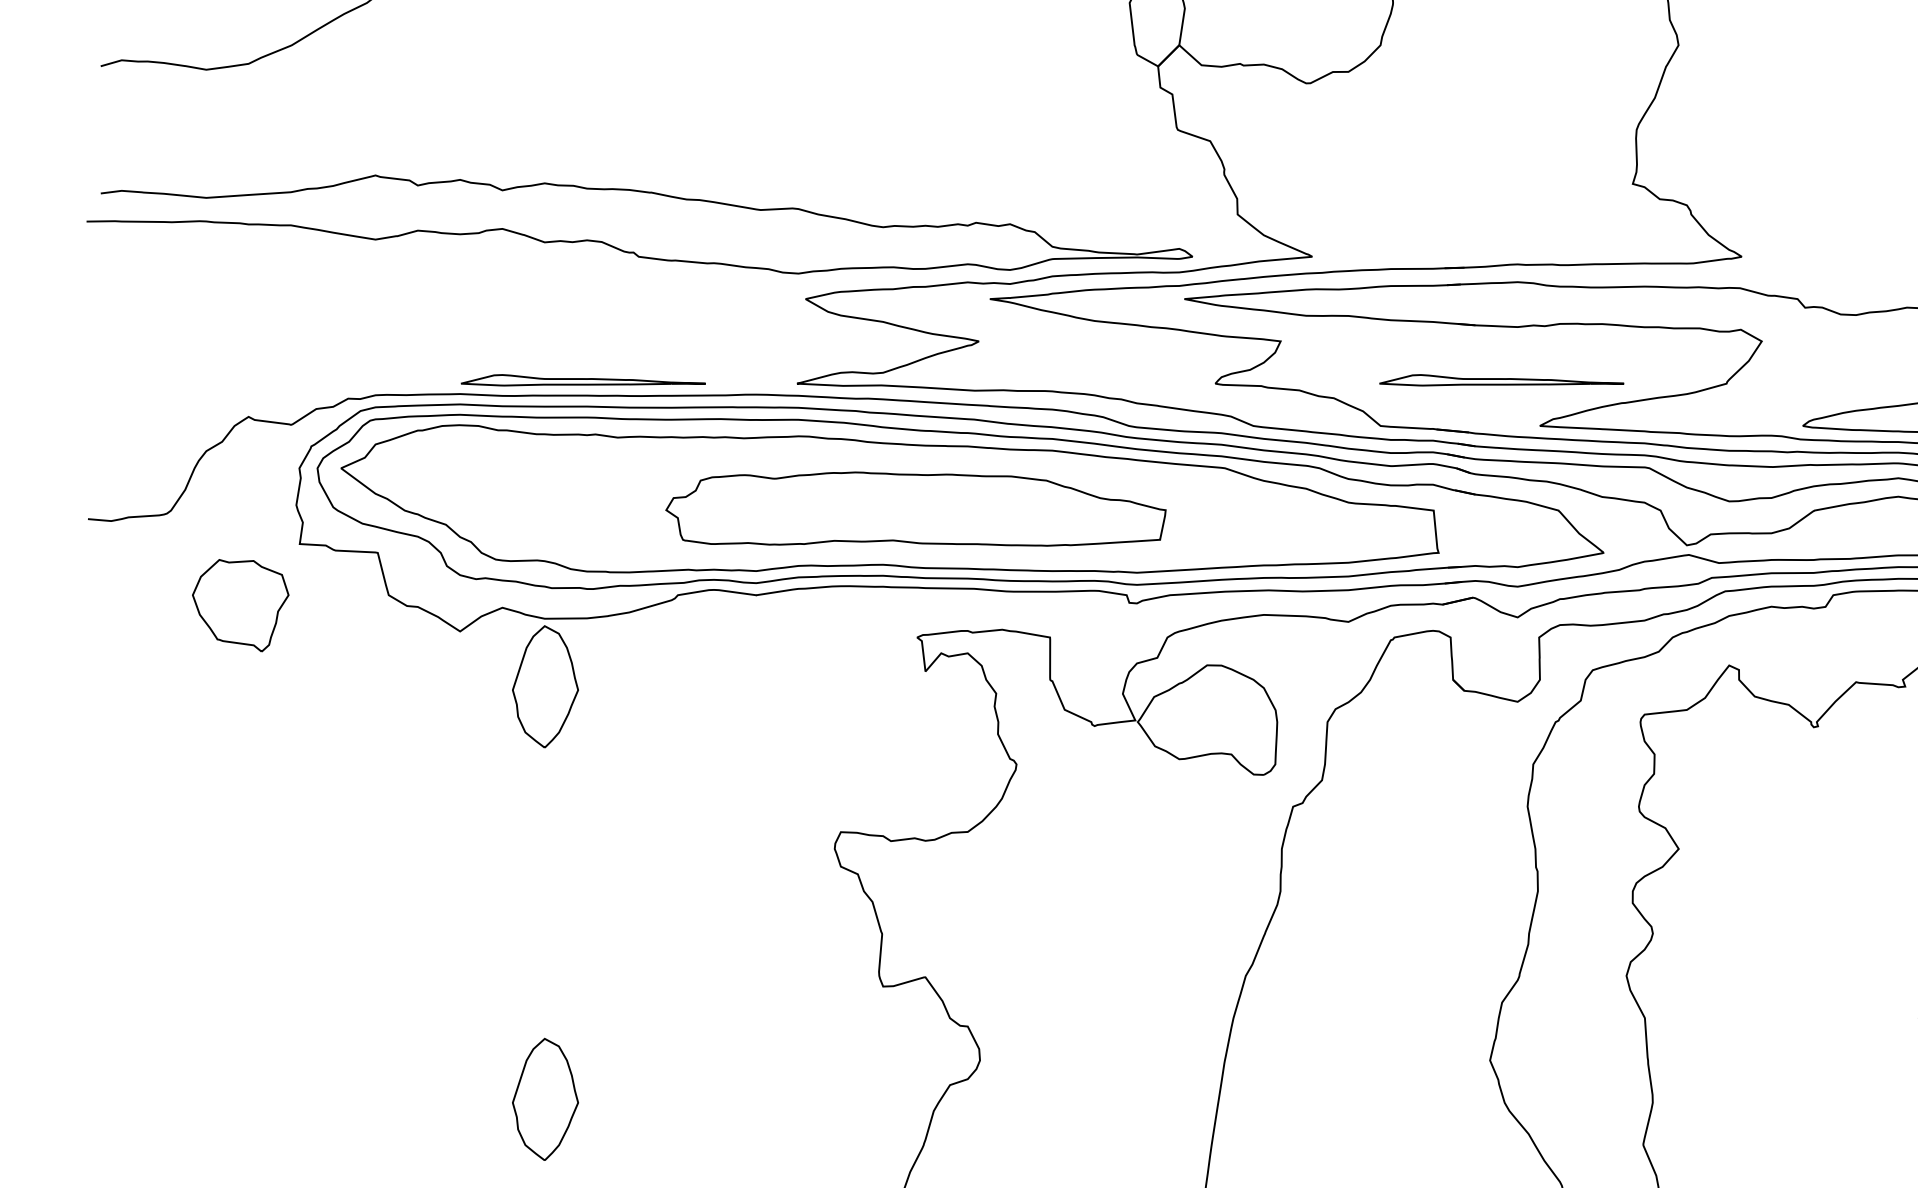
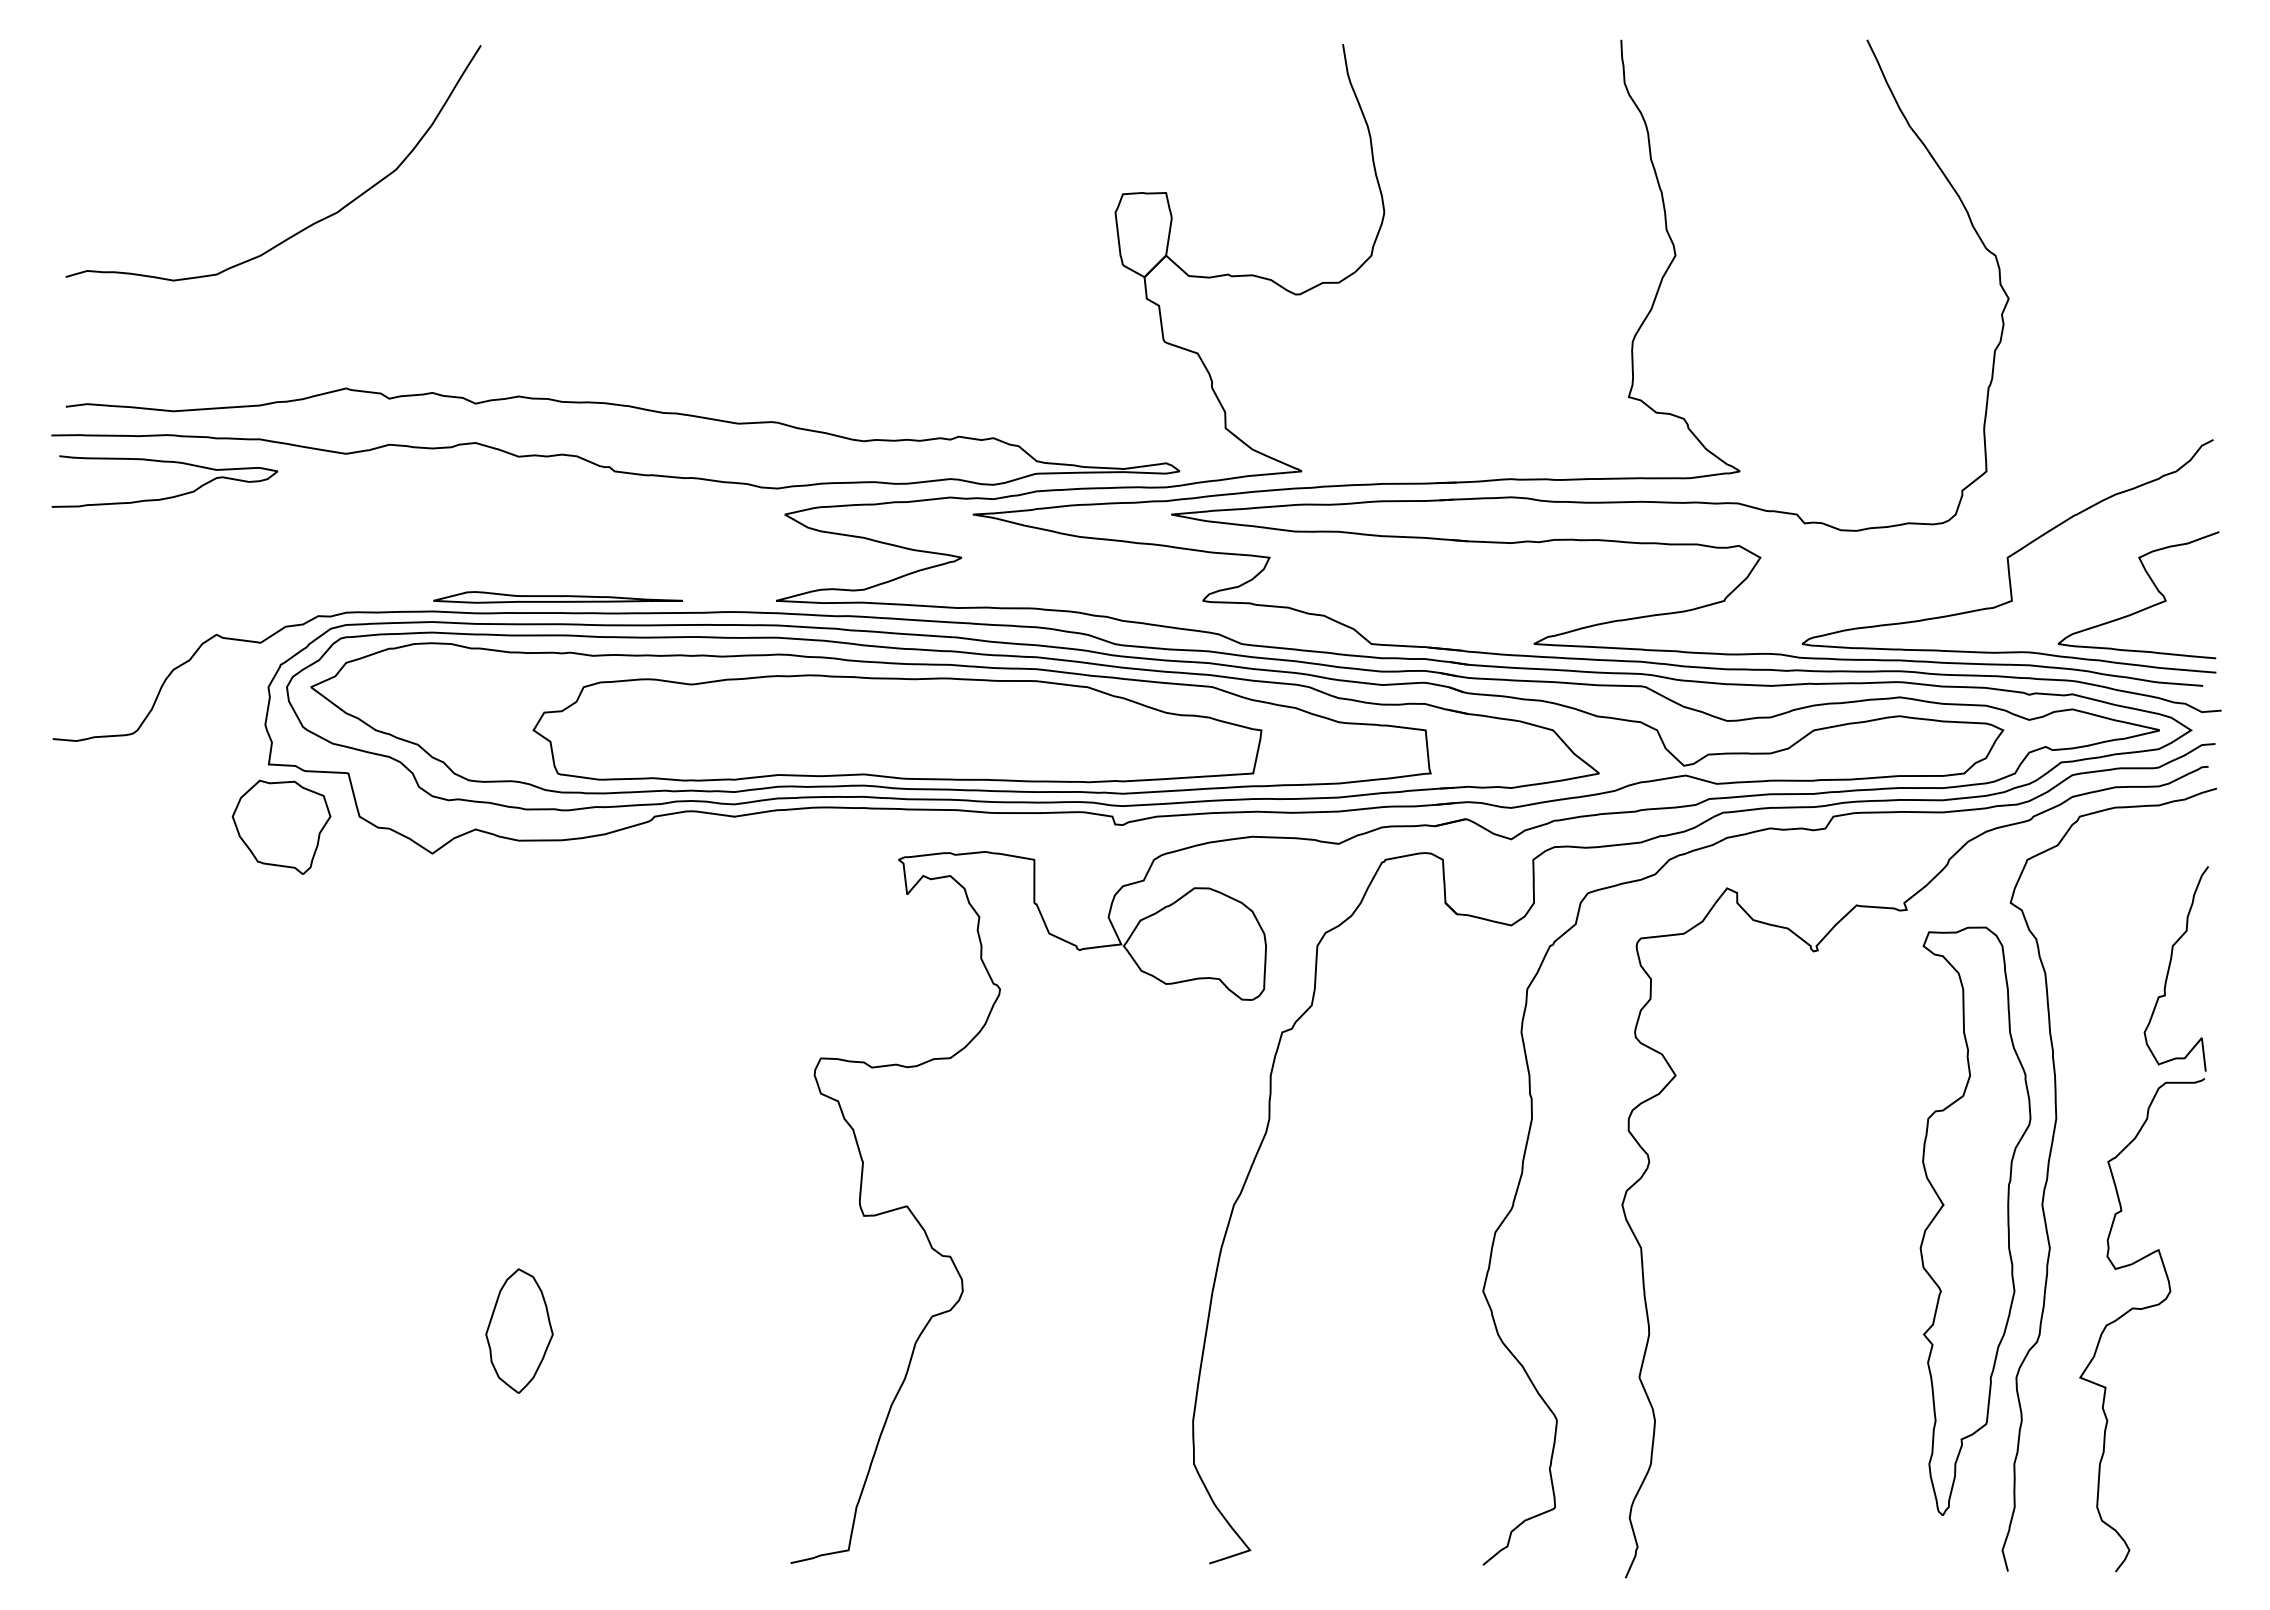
curve: (197, 282) -> (164, 497), added
part: (1501, 380) -> (1494, 597), removed
part: (915, 508) -> (897, 728), size x1.43
part: (240, 604) -> (281, 826), moved
part: (545, 686) -> (519, 909), removed

